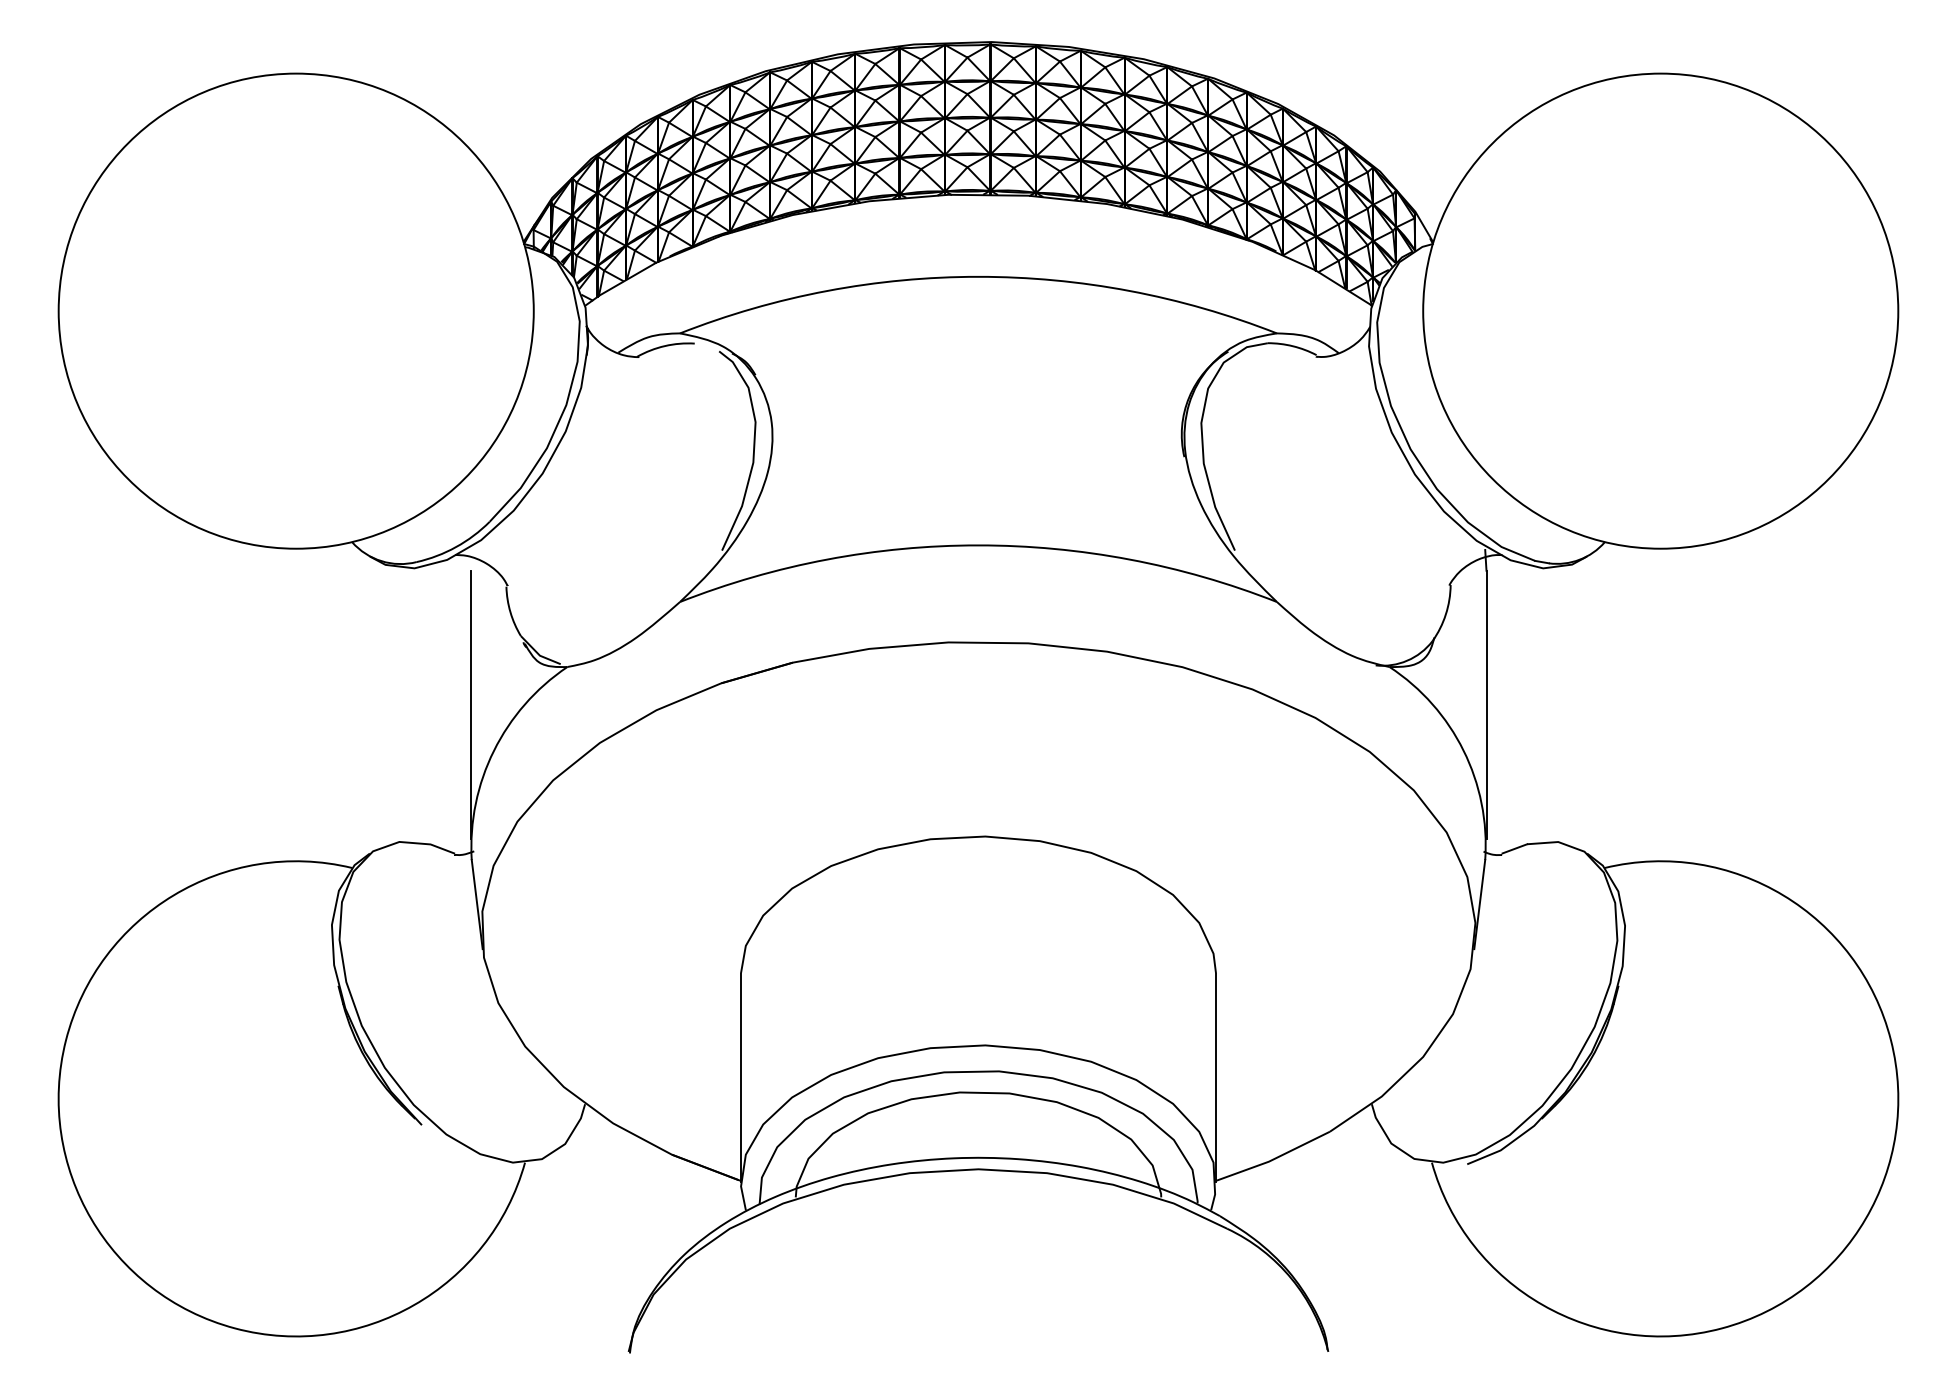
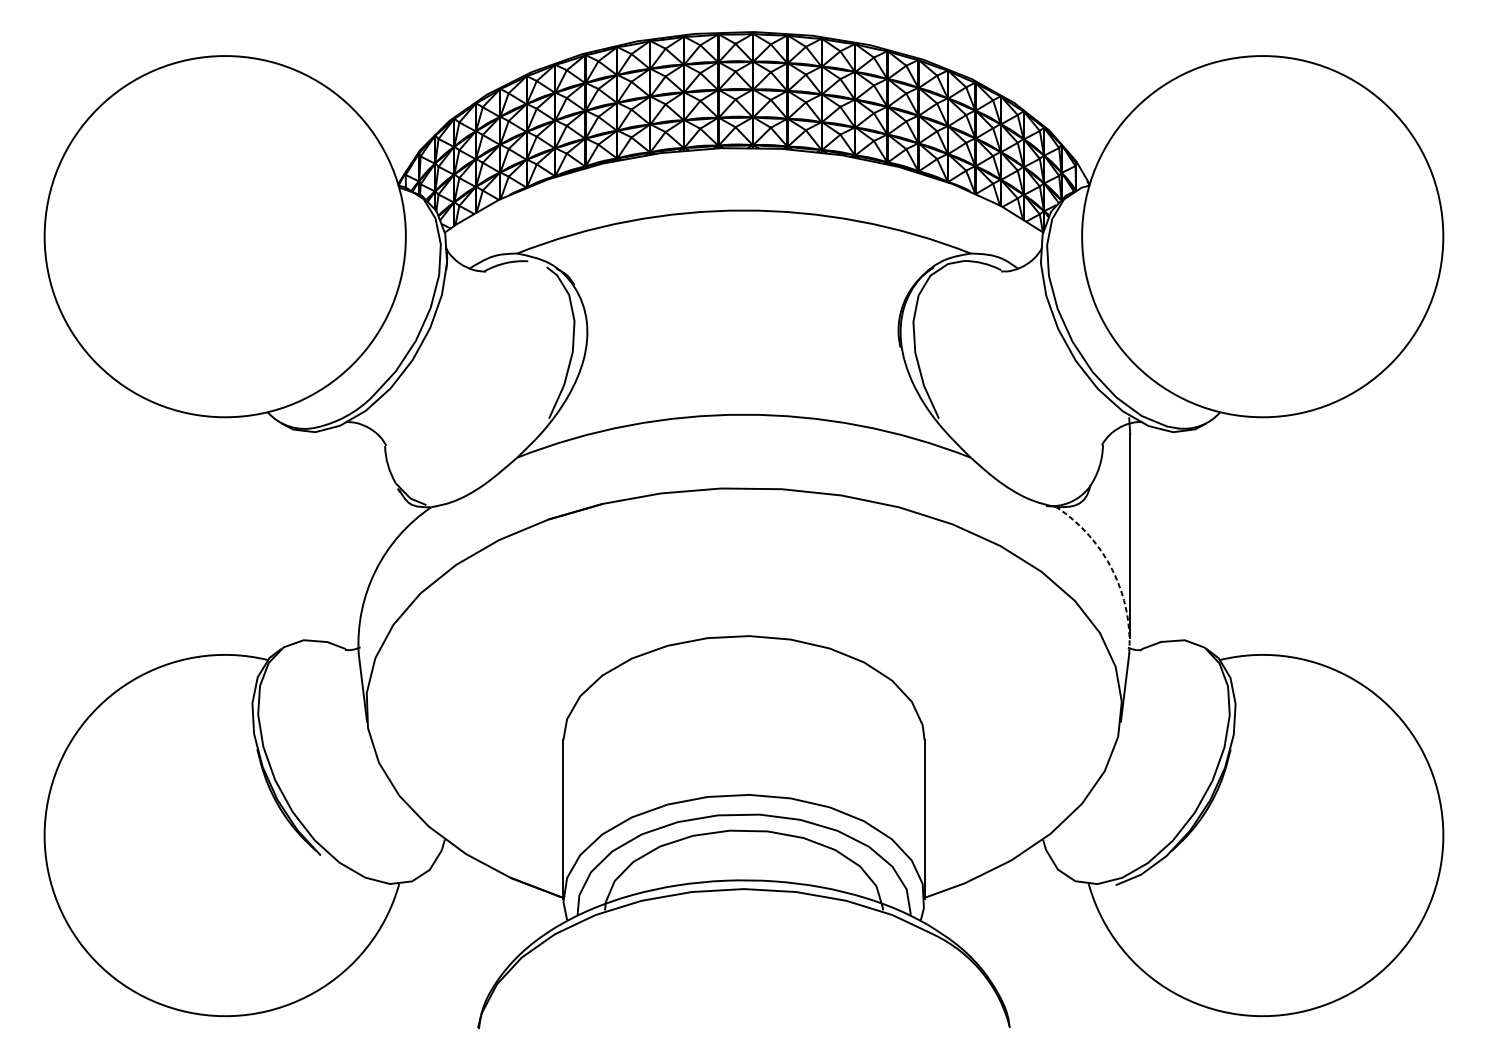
line: (470, 704) -> (357, 535), removed
arc: (1463, 750) -> (1112, 570), solid -> dashed

